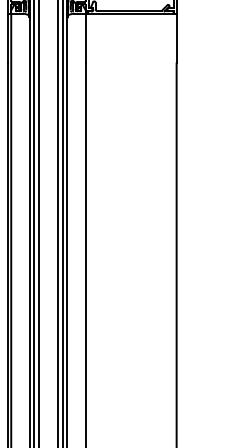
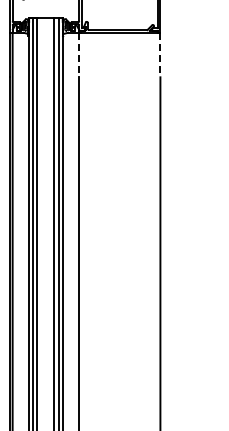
line: (86, 39) -> (79, 55), solid -> dashed
line: (176, 39) -> (160, 55), solid -> dashed

